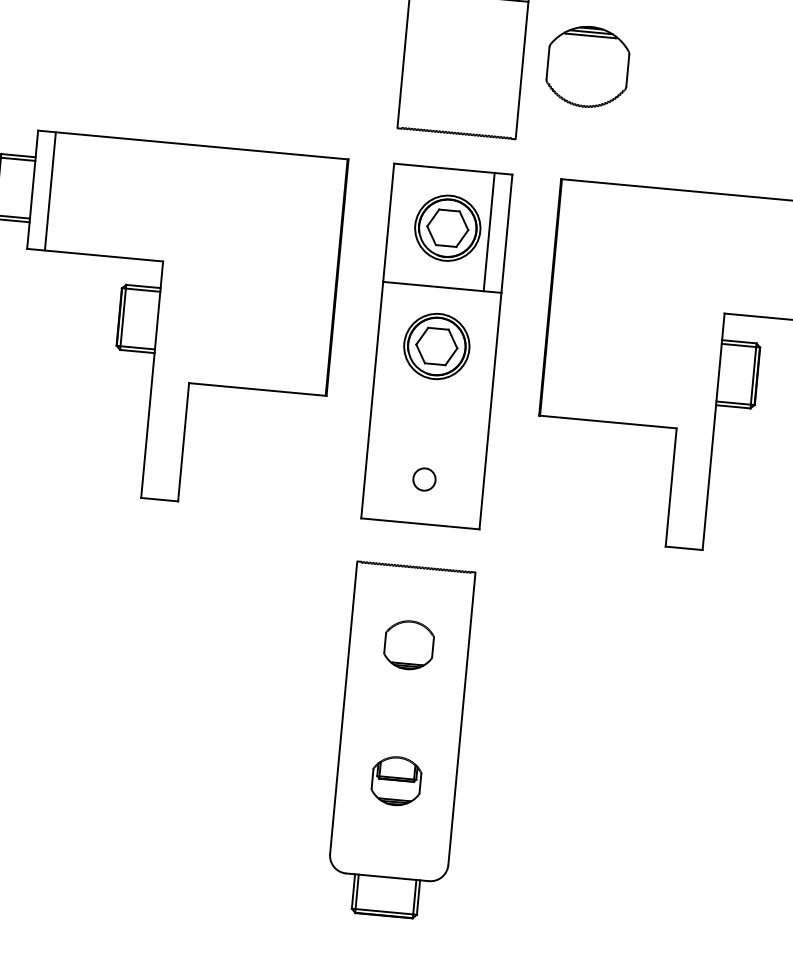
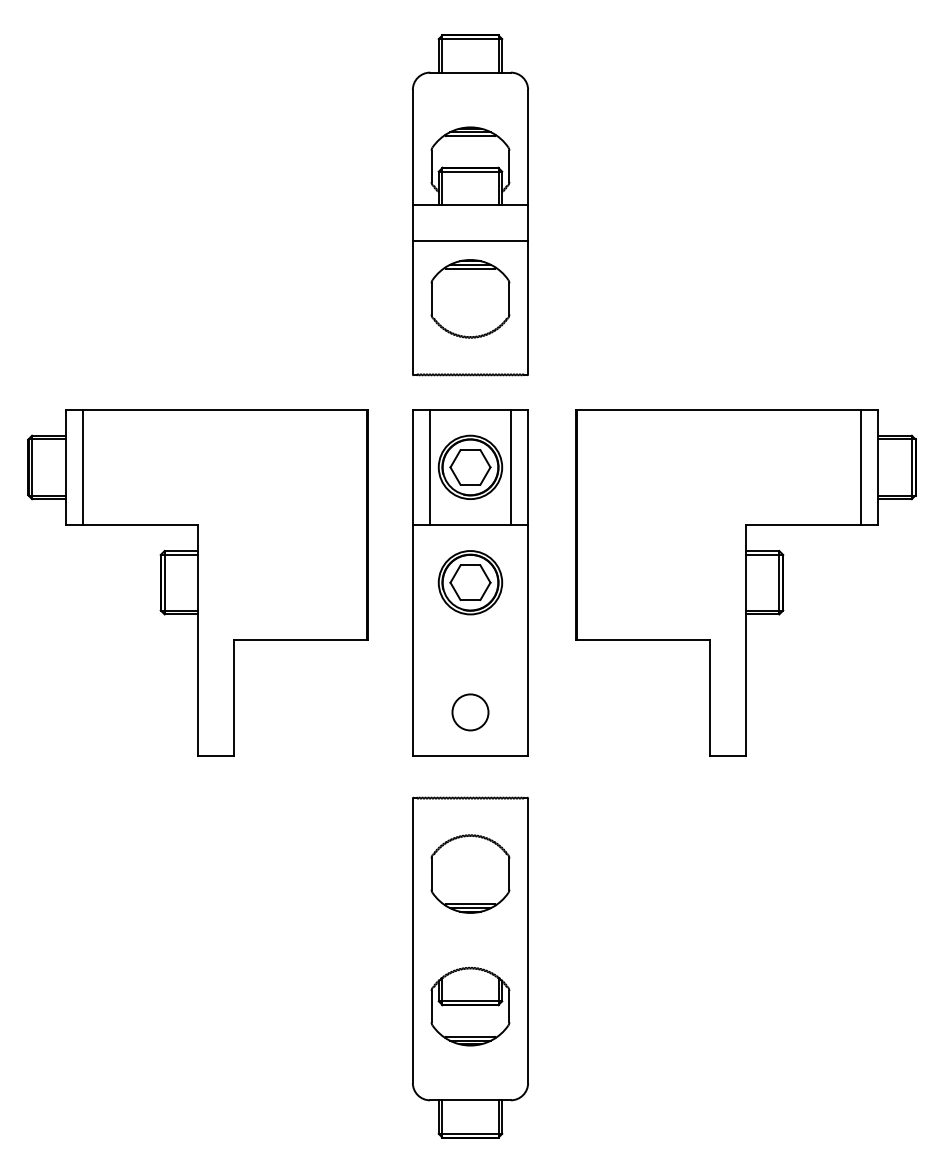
part: (587, 66) -> (470, 298), moved
line: (406, 224) -> (430, 467), added
circle: (424, 479) -> (470, 712), size x1.67
part: (409, 644) -> (470, 873), size x1.67
part: (396, 781) -> (470, 1006), size x1.67

